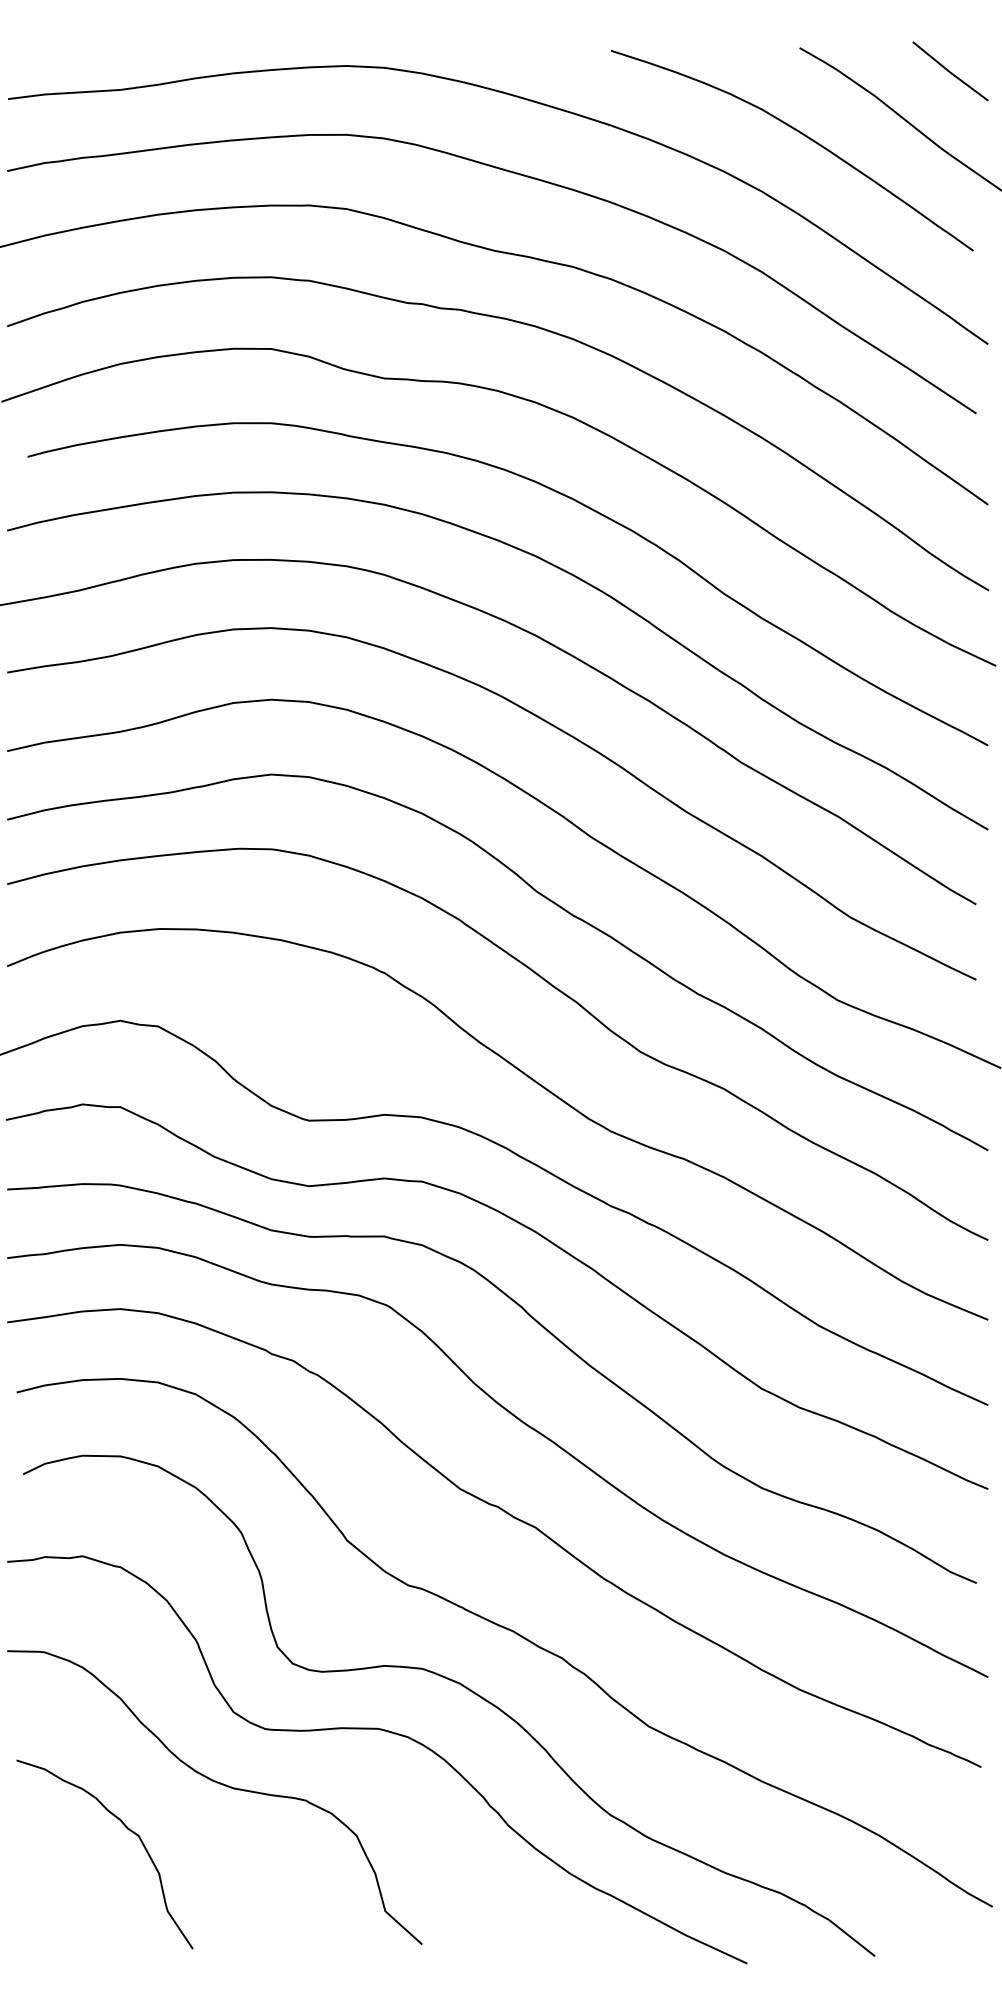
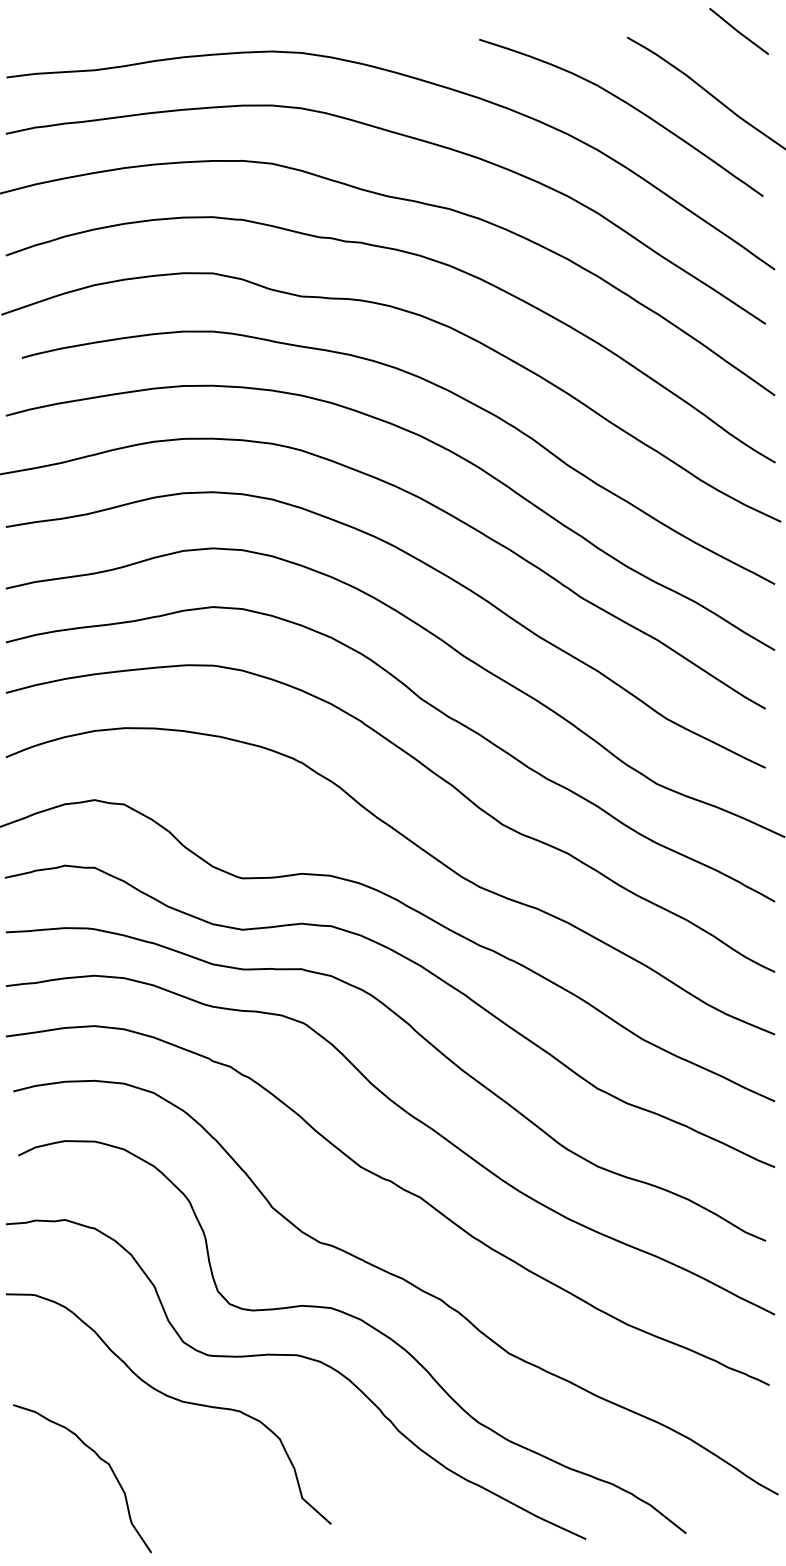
line: (950, 71) -> (739, 31), moved
curve: (128, 1830) -> (100, 1459), moved

